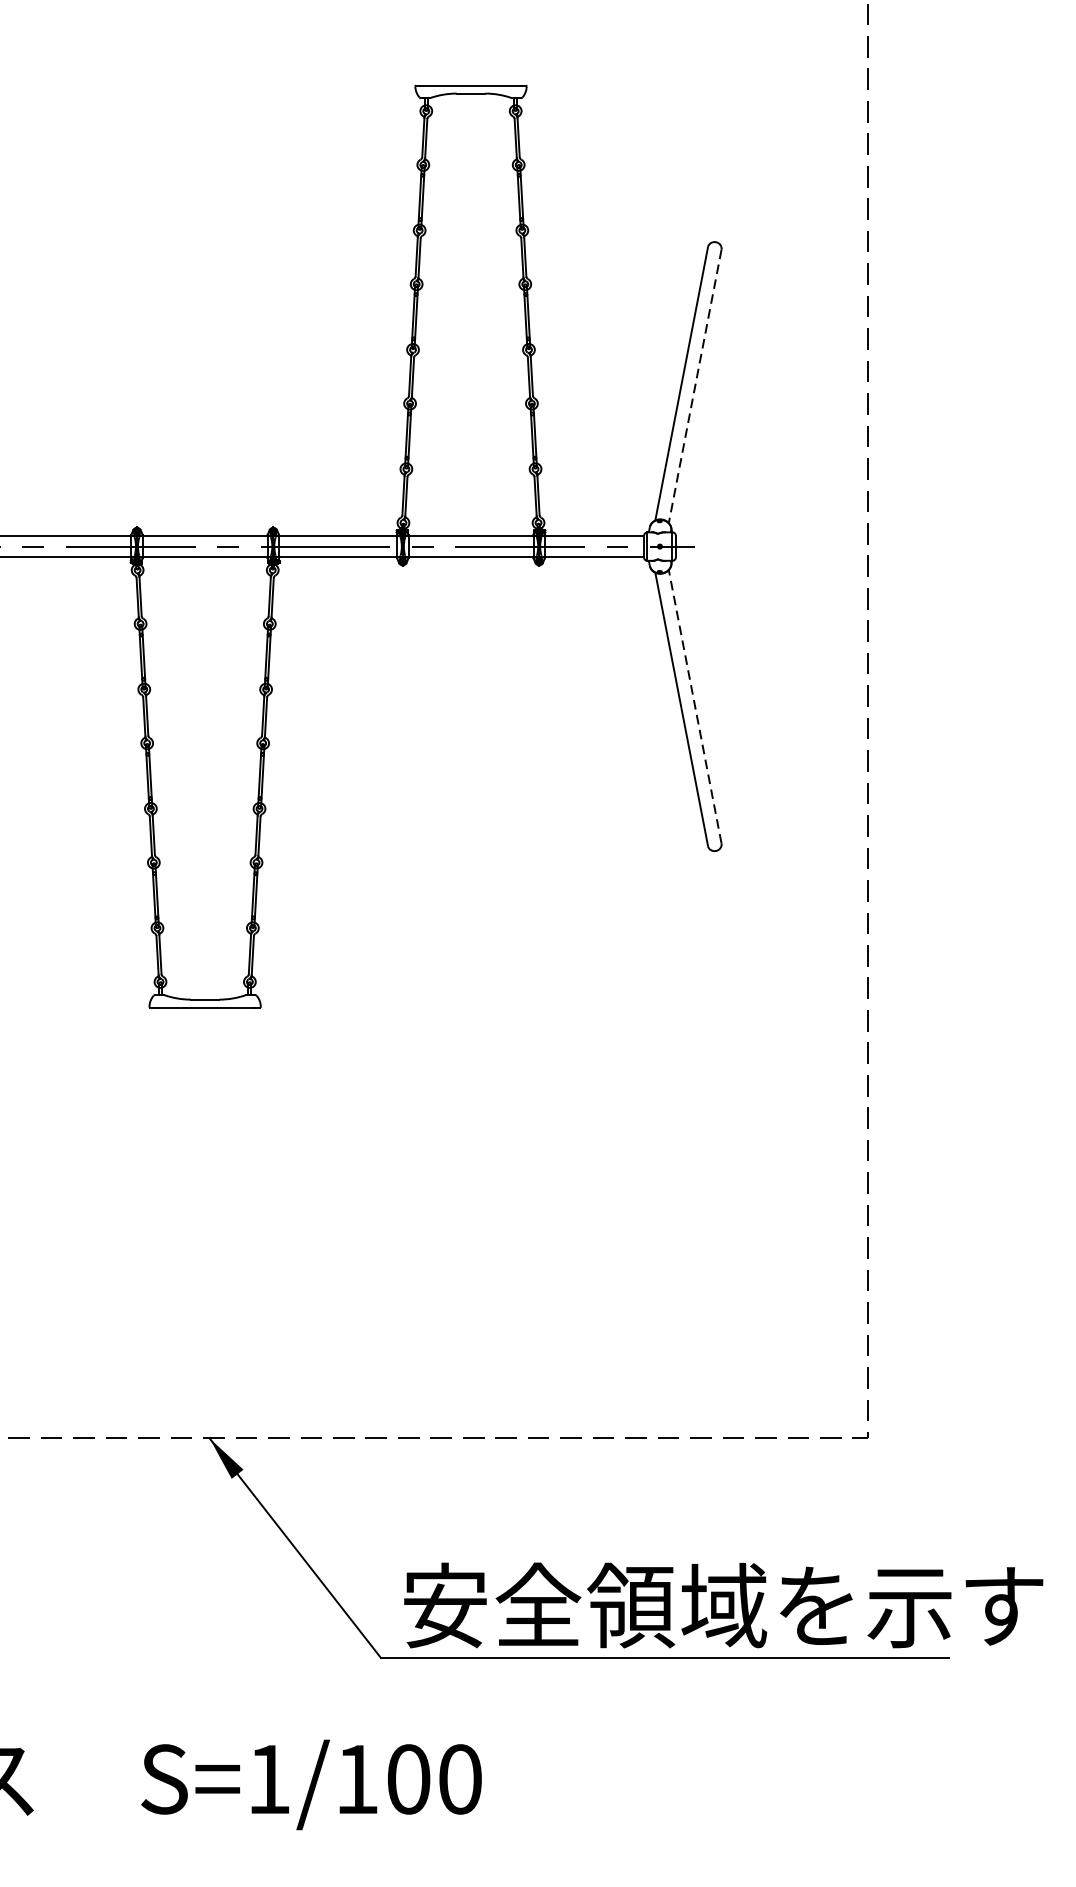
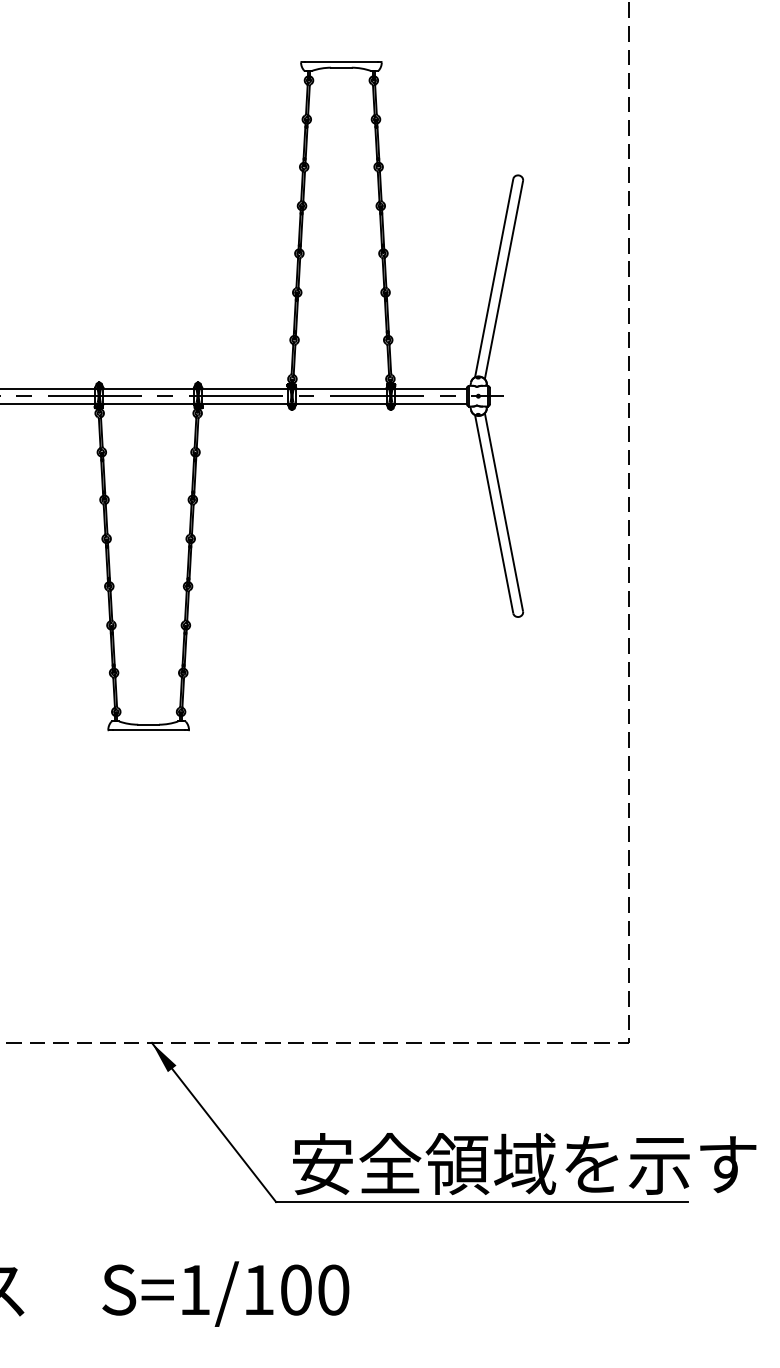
line: (694, 387) -> (503, 280), dashed -> solid
line: (694, 706) -> (503, 512), dashed -> solid

